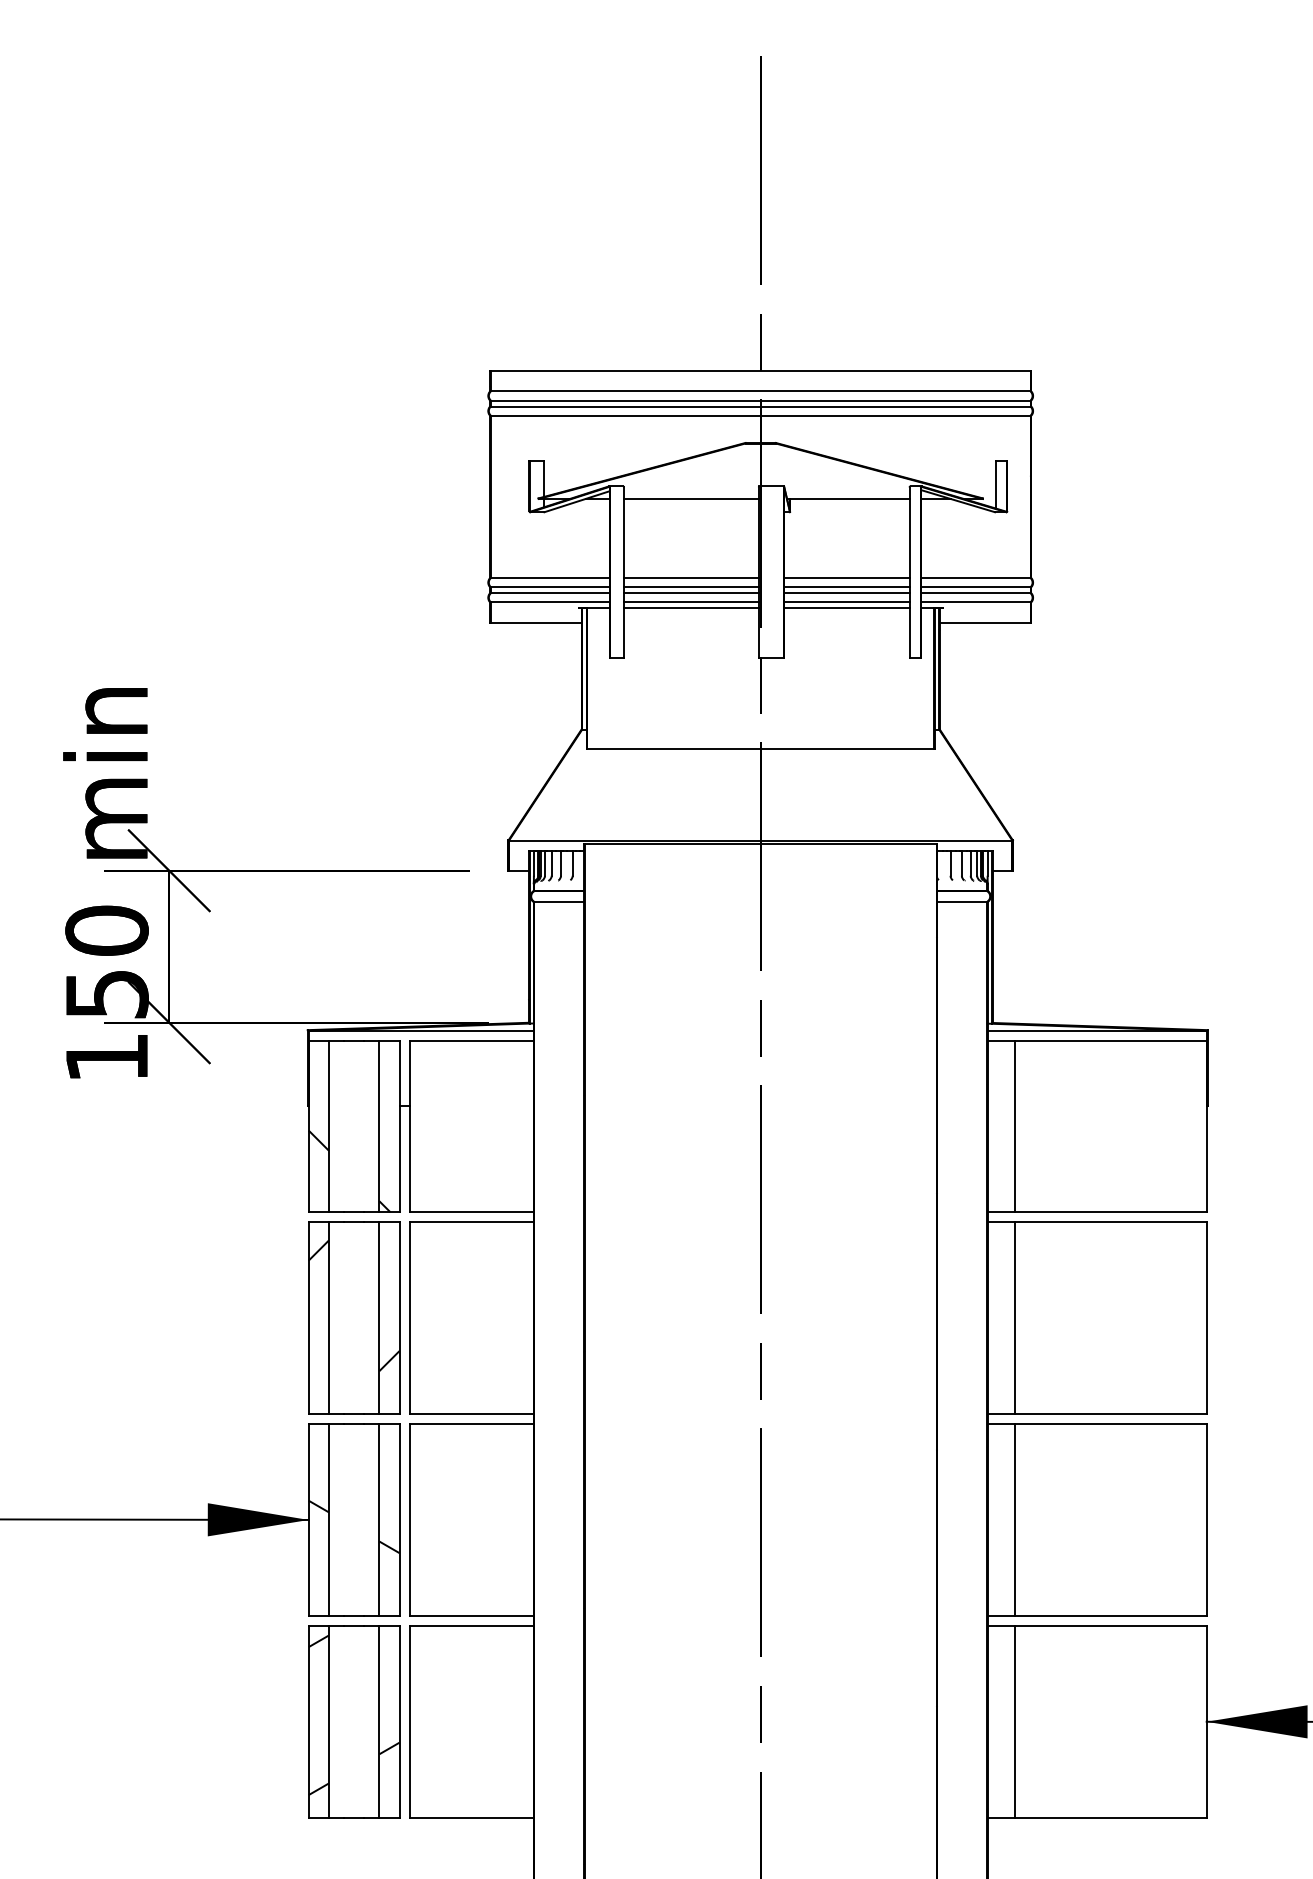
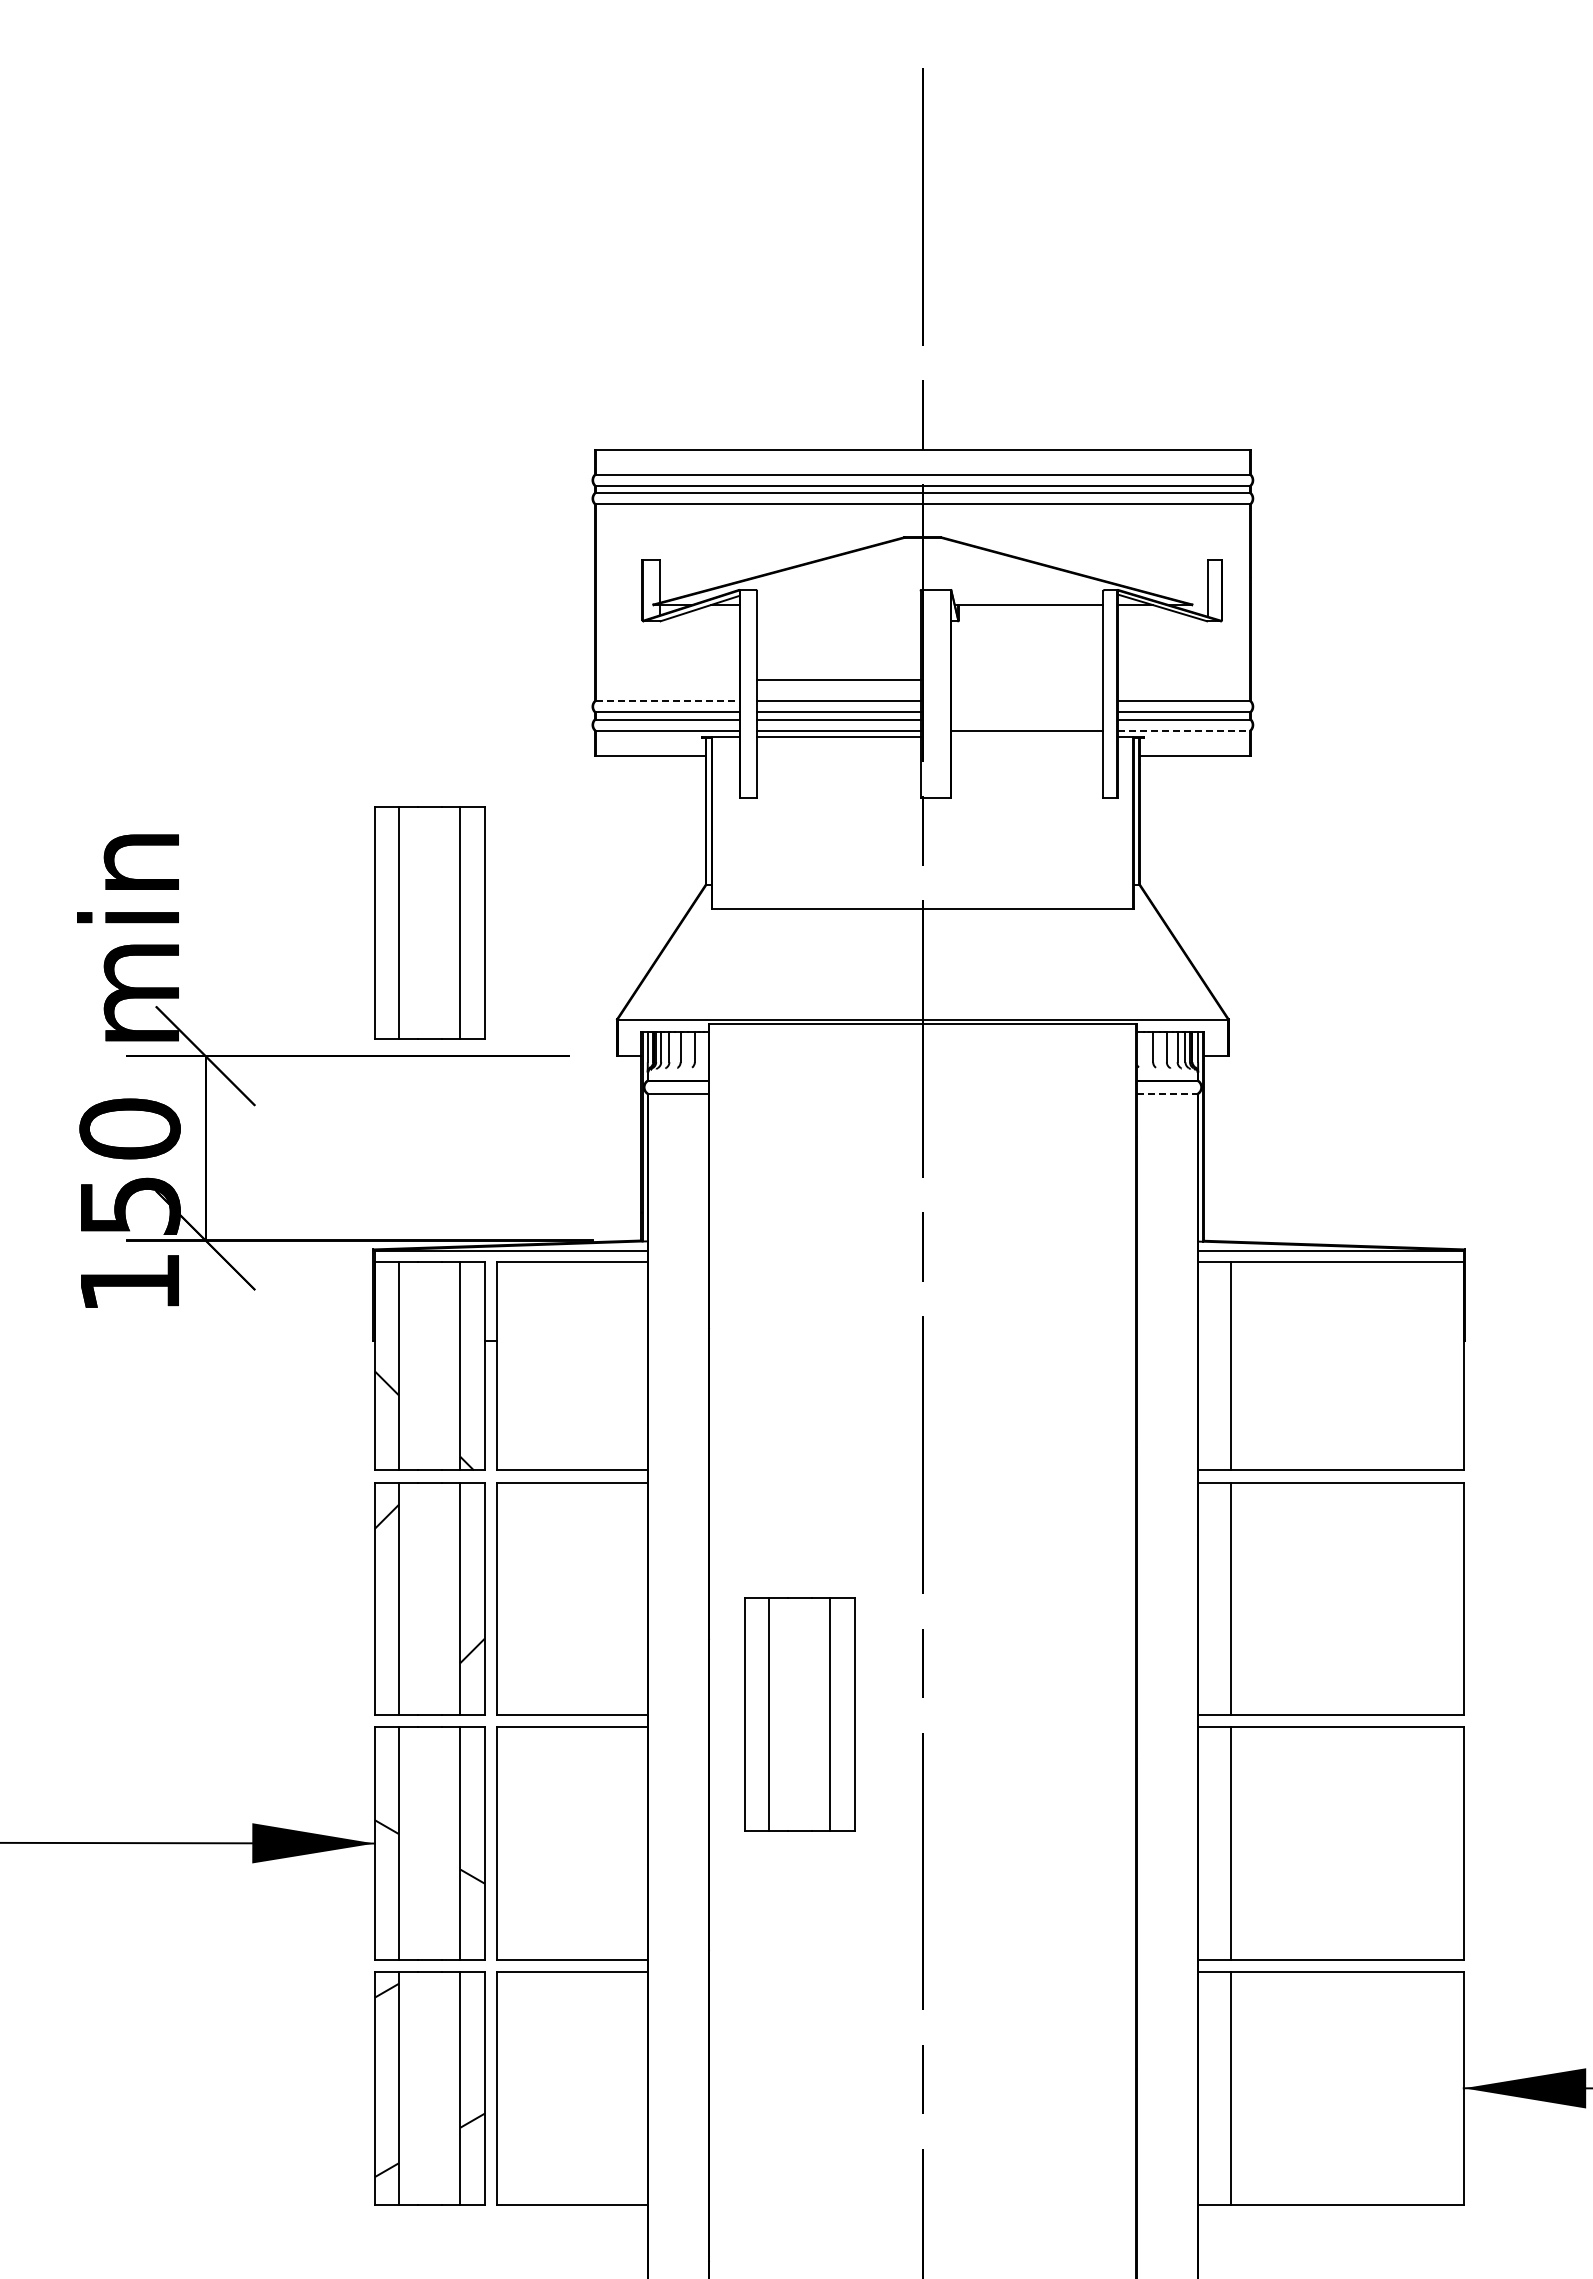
line: (691, 499) -> (838, 680), moved
line: (550, 578) -> (667, 701), solid -> dashed
line: (846, 578) -> (1027, 701), removed
line: (846, 587) -> (1027, 712), removed
line: (846, 593) -> (1027, 719), removed
line: (976, 602) -> (1184, 730), solid -> dashed
line: (846, 608) -> (1027, 737), removed
part: (353, 760) -> (429, 922), added
line: (962, 901) -> (1167, 1093), solid -> dashed
part: (658, 1413) -> (799, 1714), added

